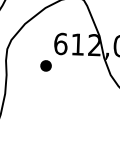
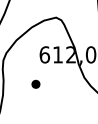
part: (45, 64) -> (35, 83), moved

